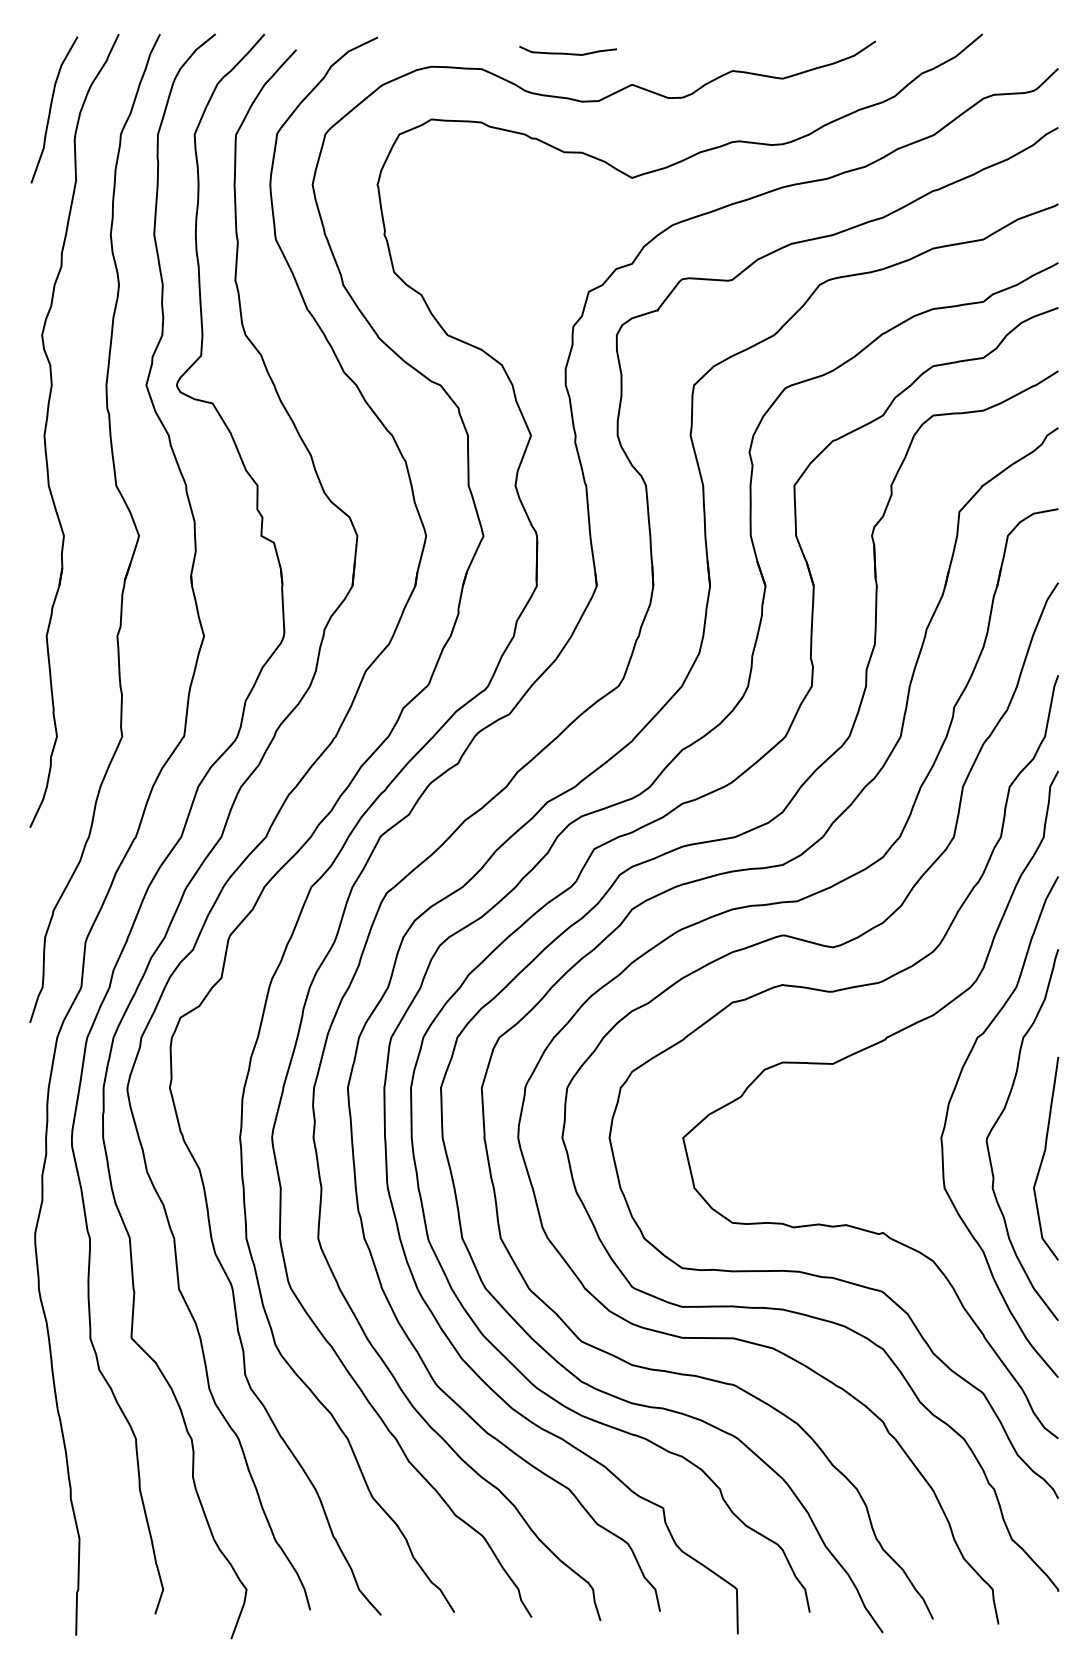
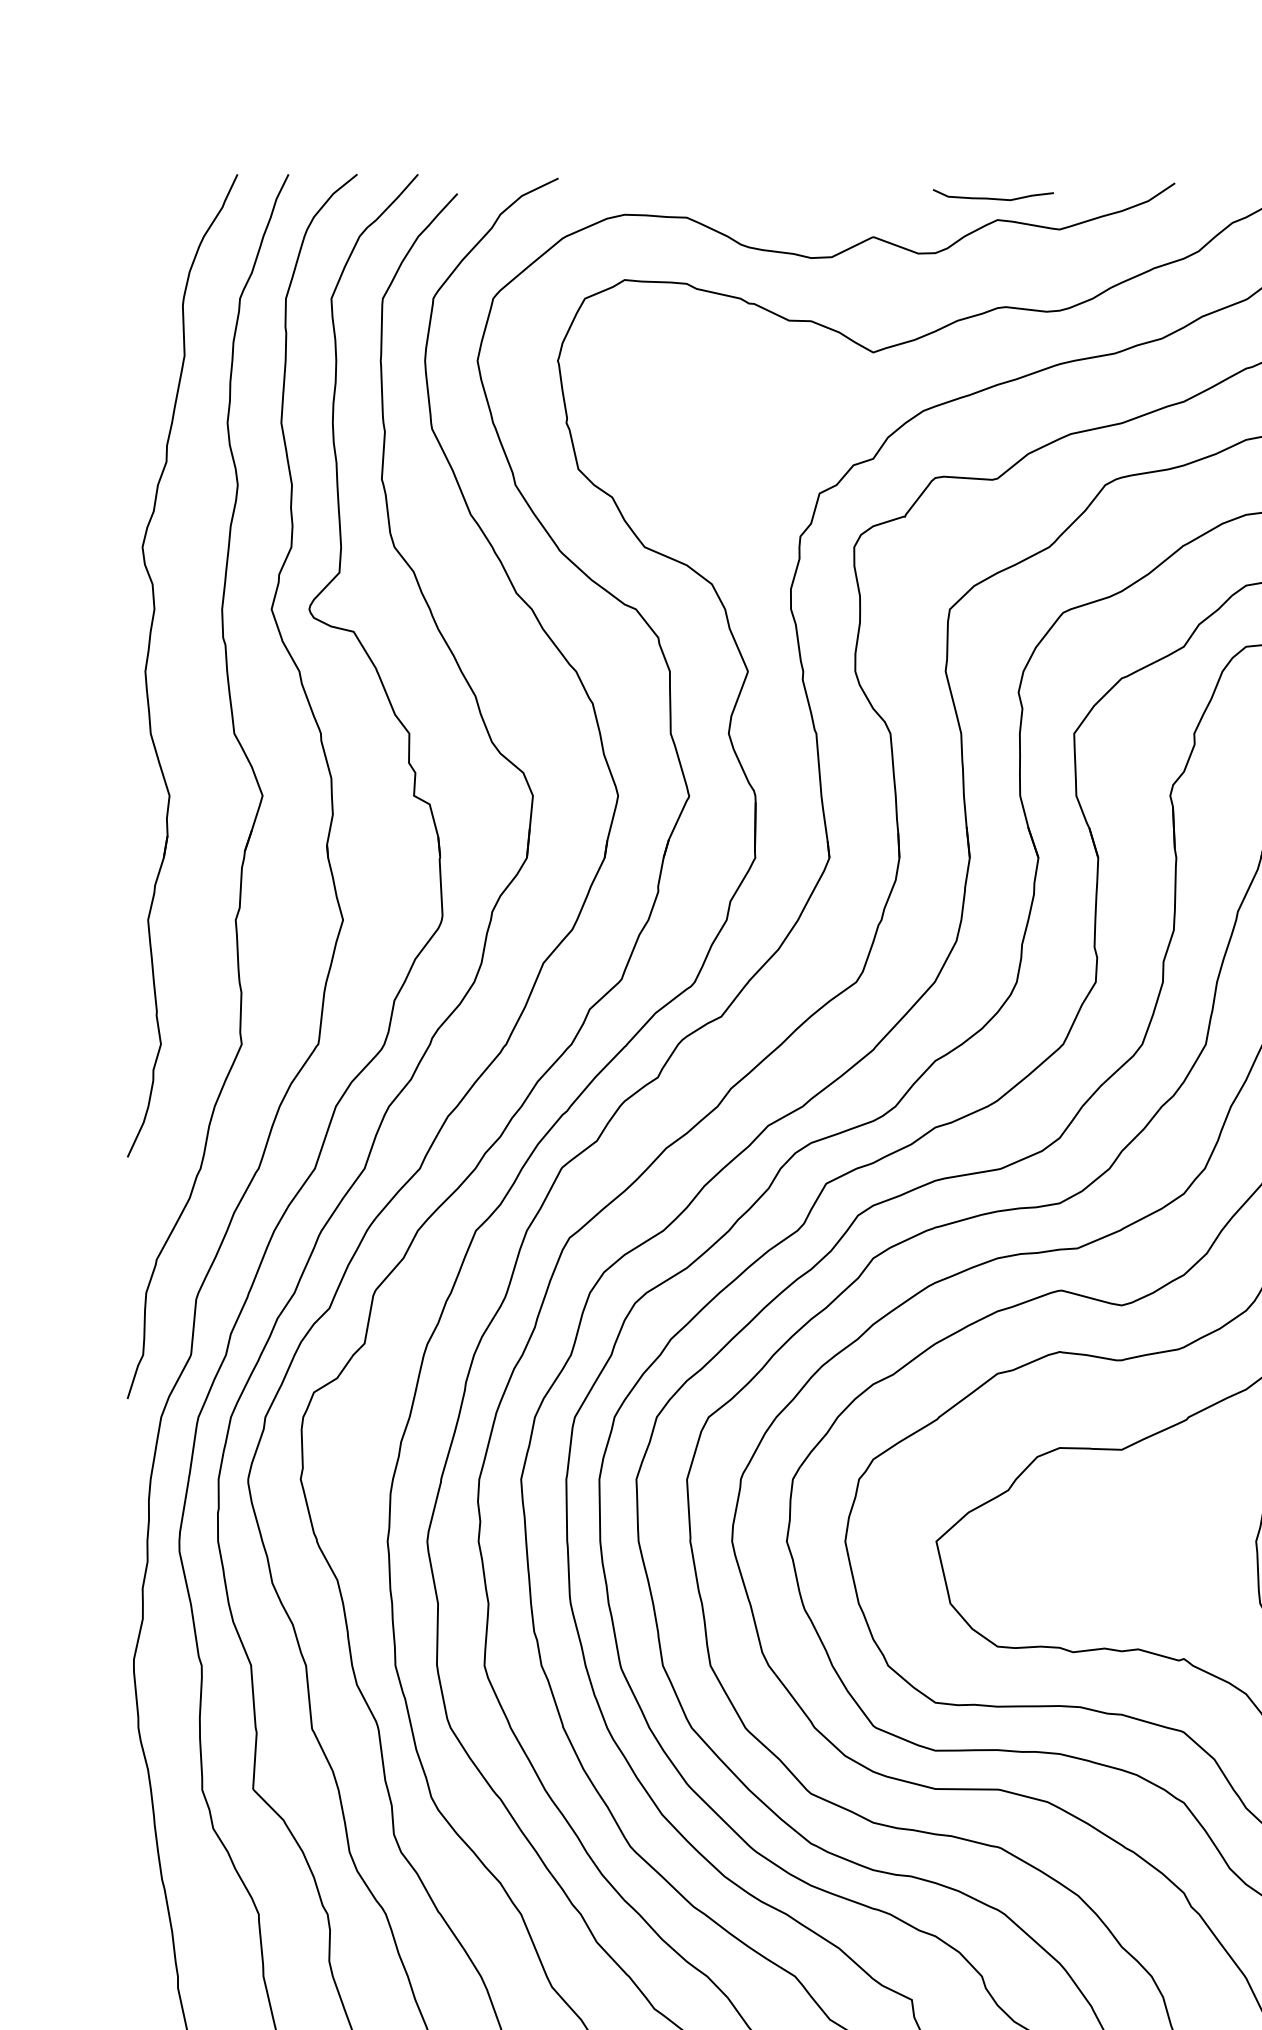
curve: (567, 53) -> (992, 198), moved
curve: (51, 109) -> (154, 267), removed

